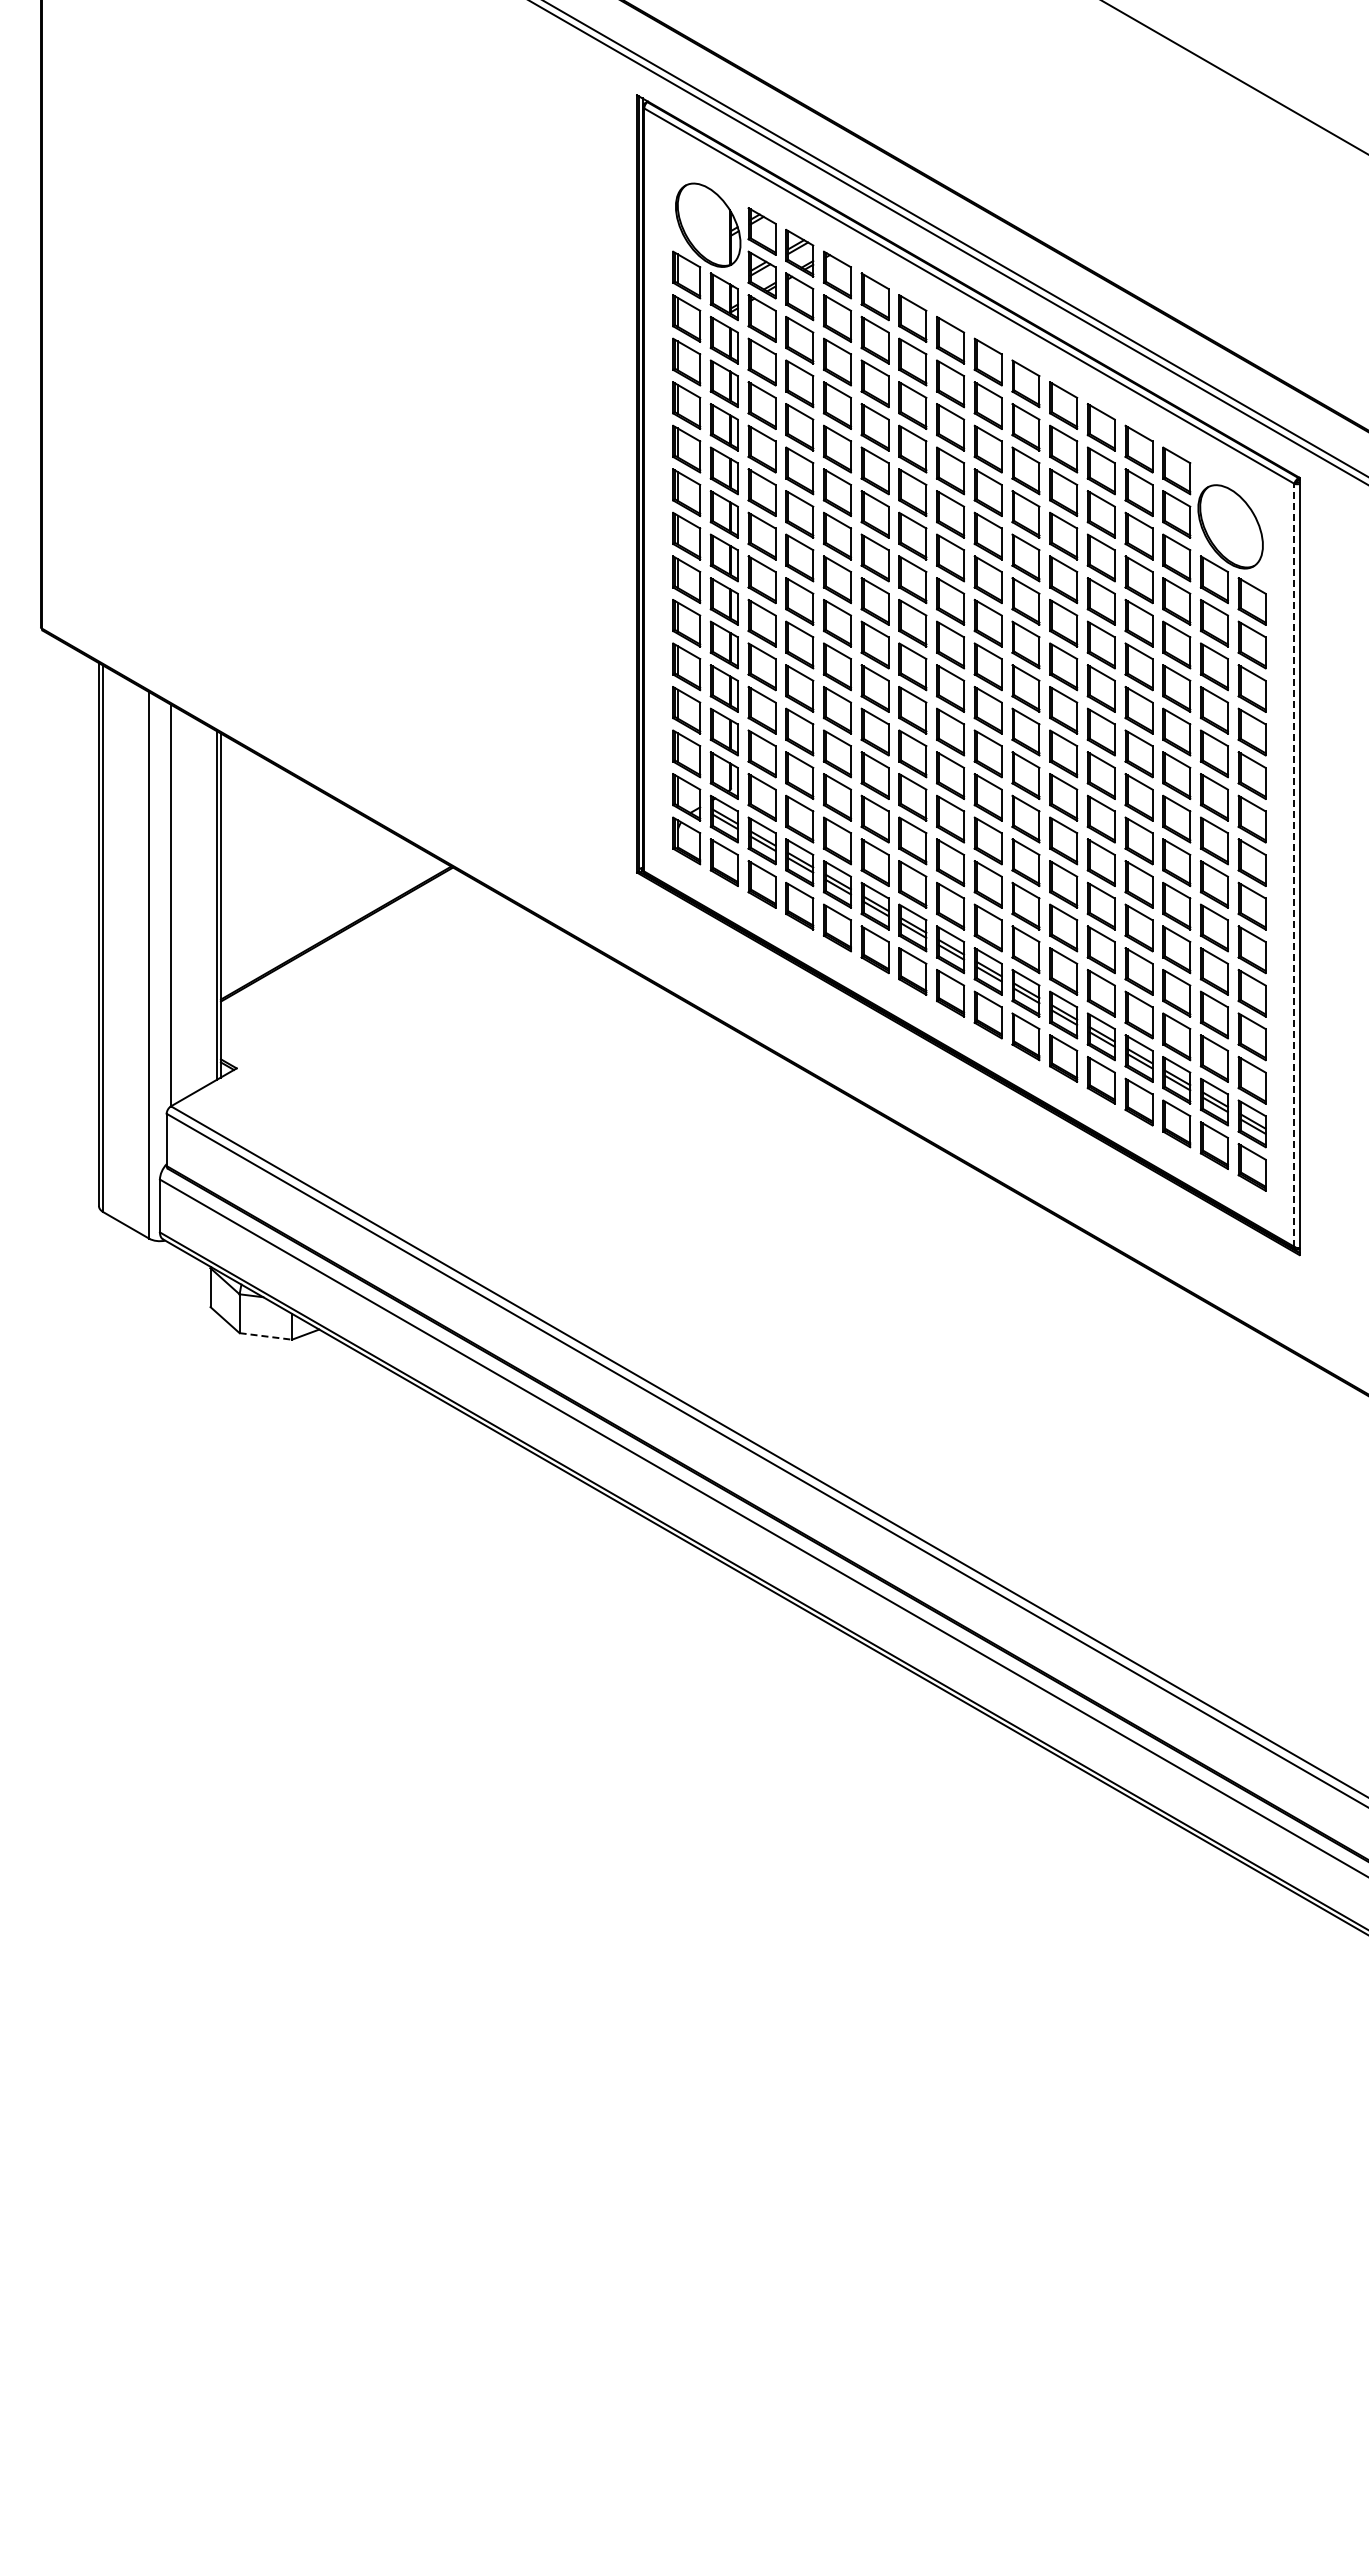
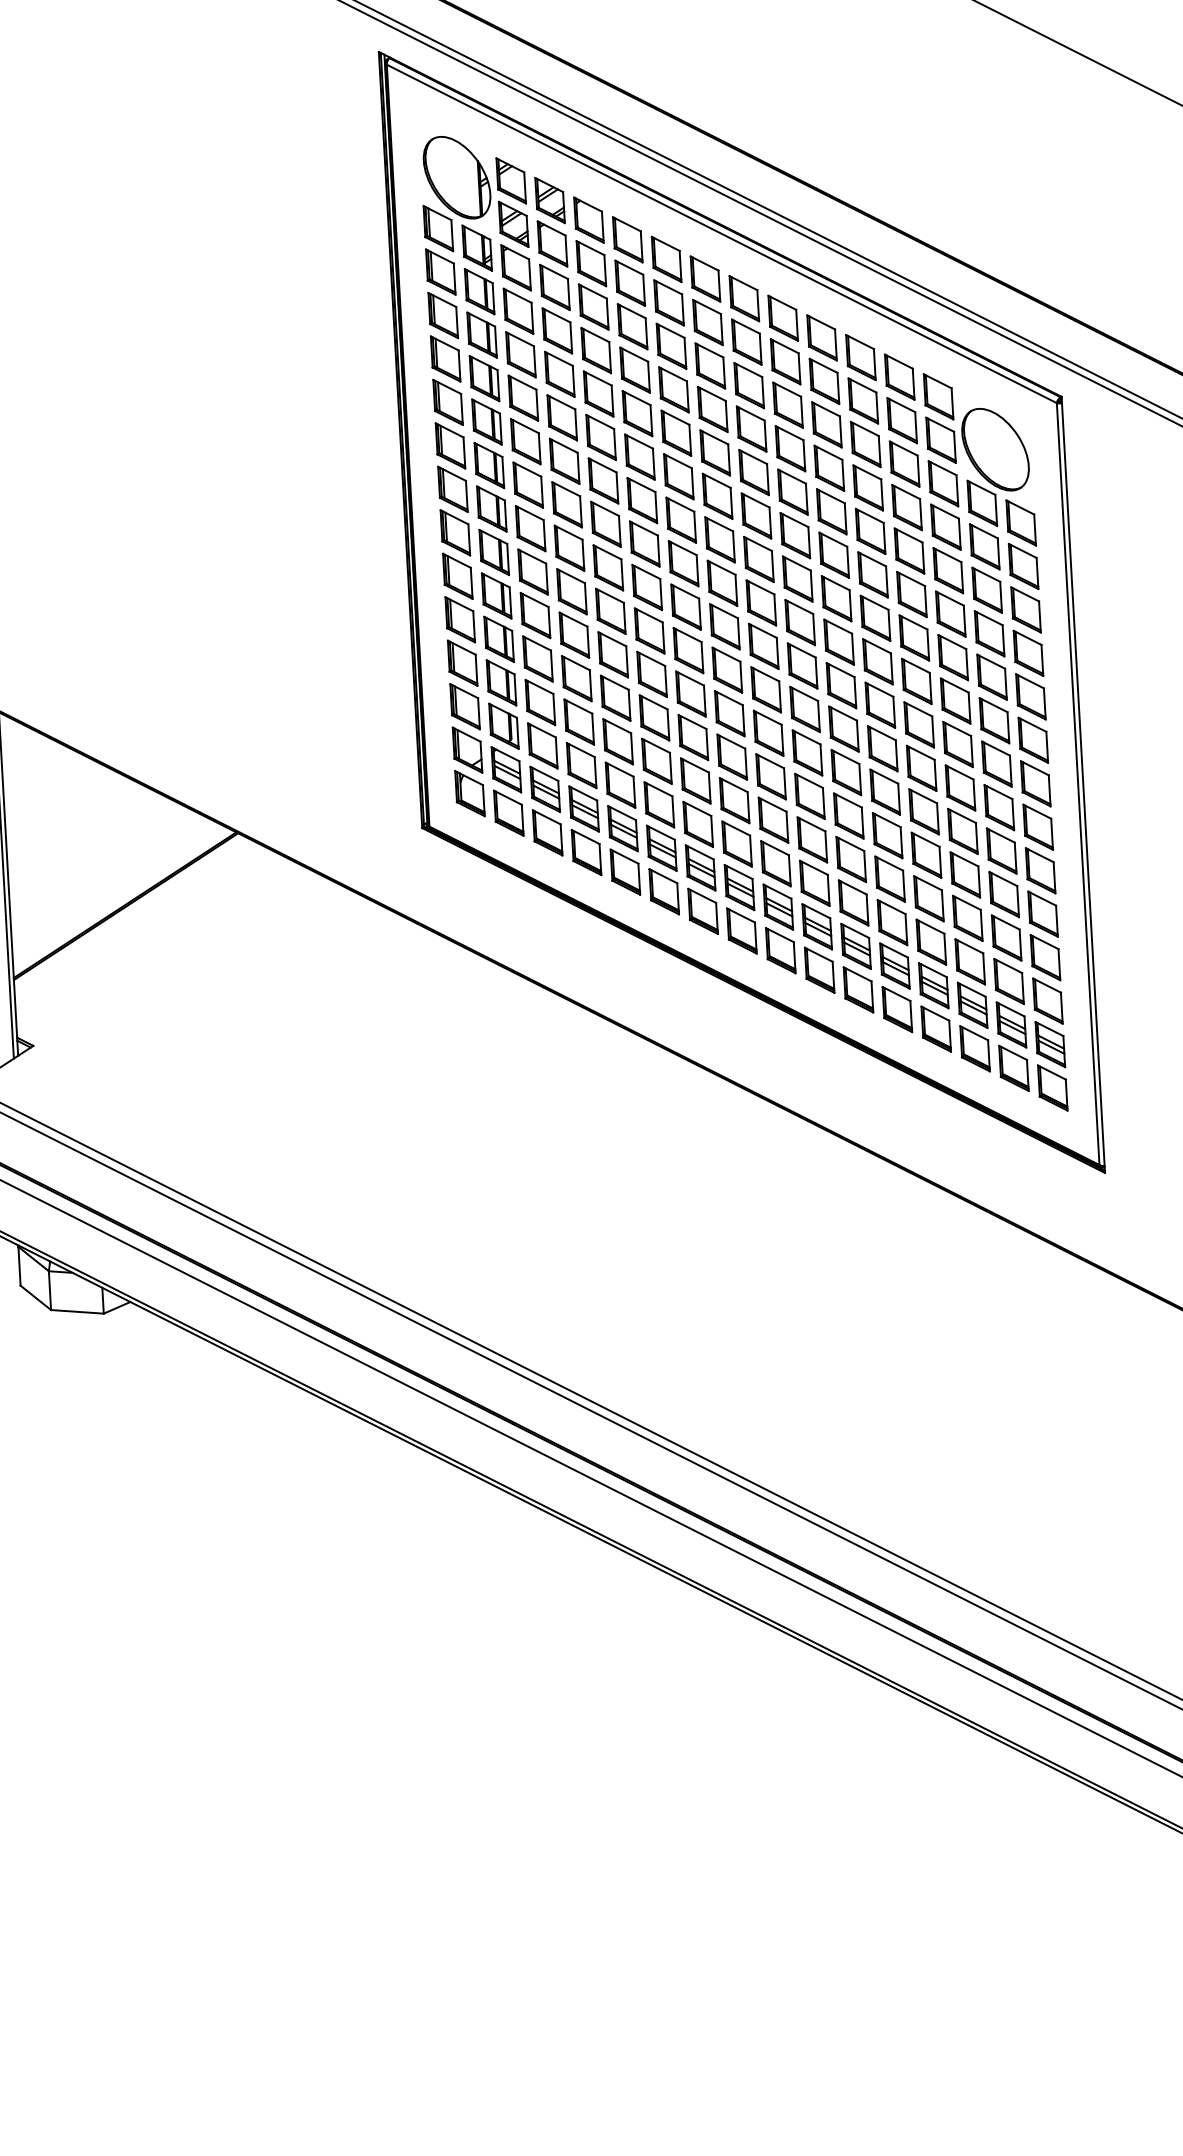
line: (1294, 865) -> (1078, 784), dashed -> solid
line: (266, 1336) -> (78, 1311), dashed -> solid

